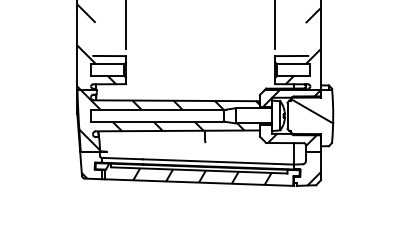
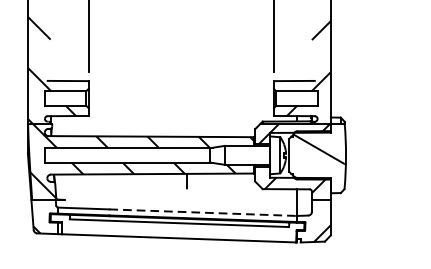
line: (218, 161) -> (203, 212), solid -> dashed
hatch: (187, 173) -> (164, 227), removed

